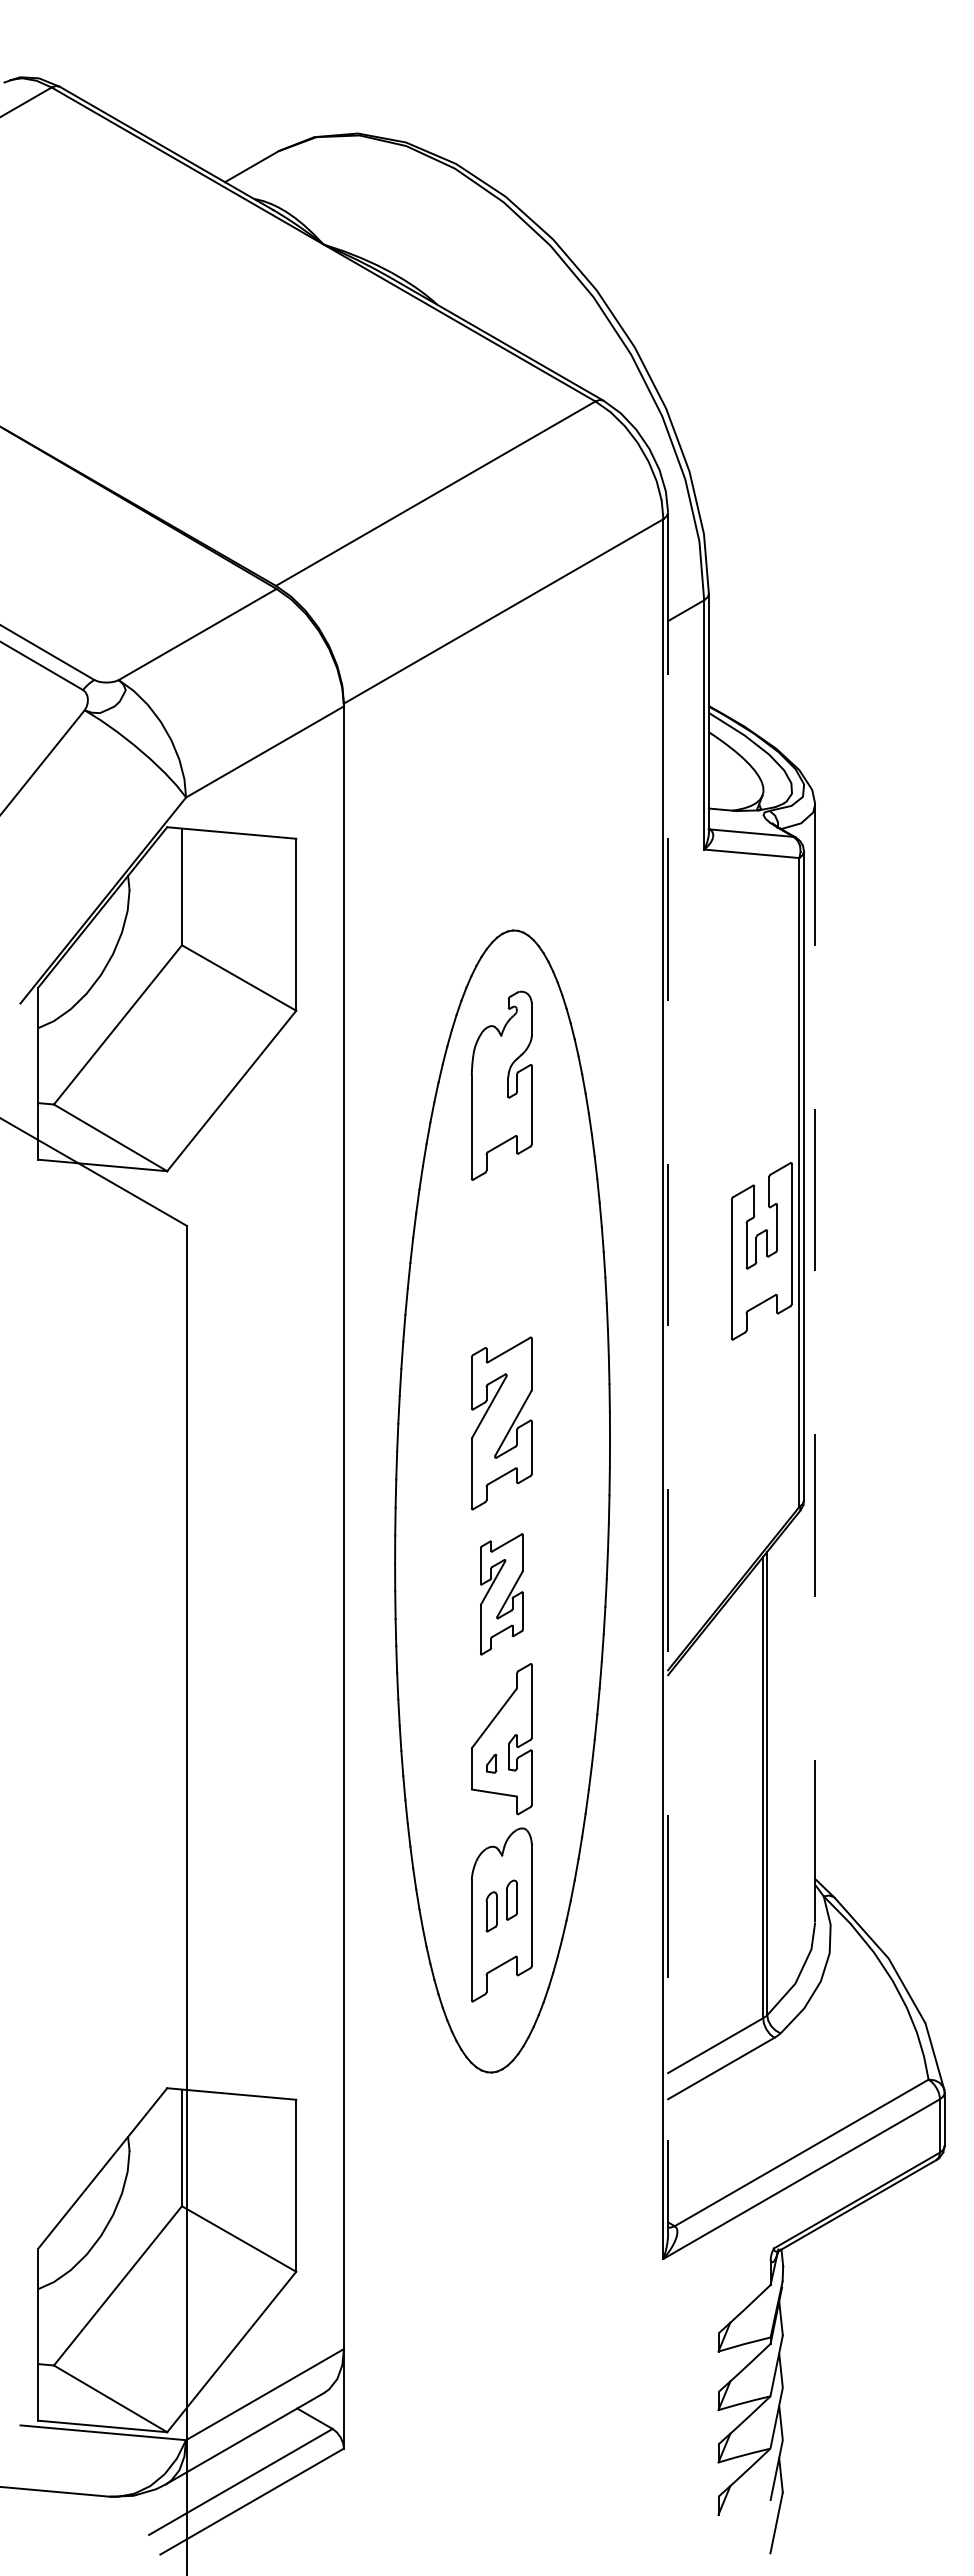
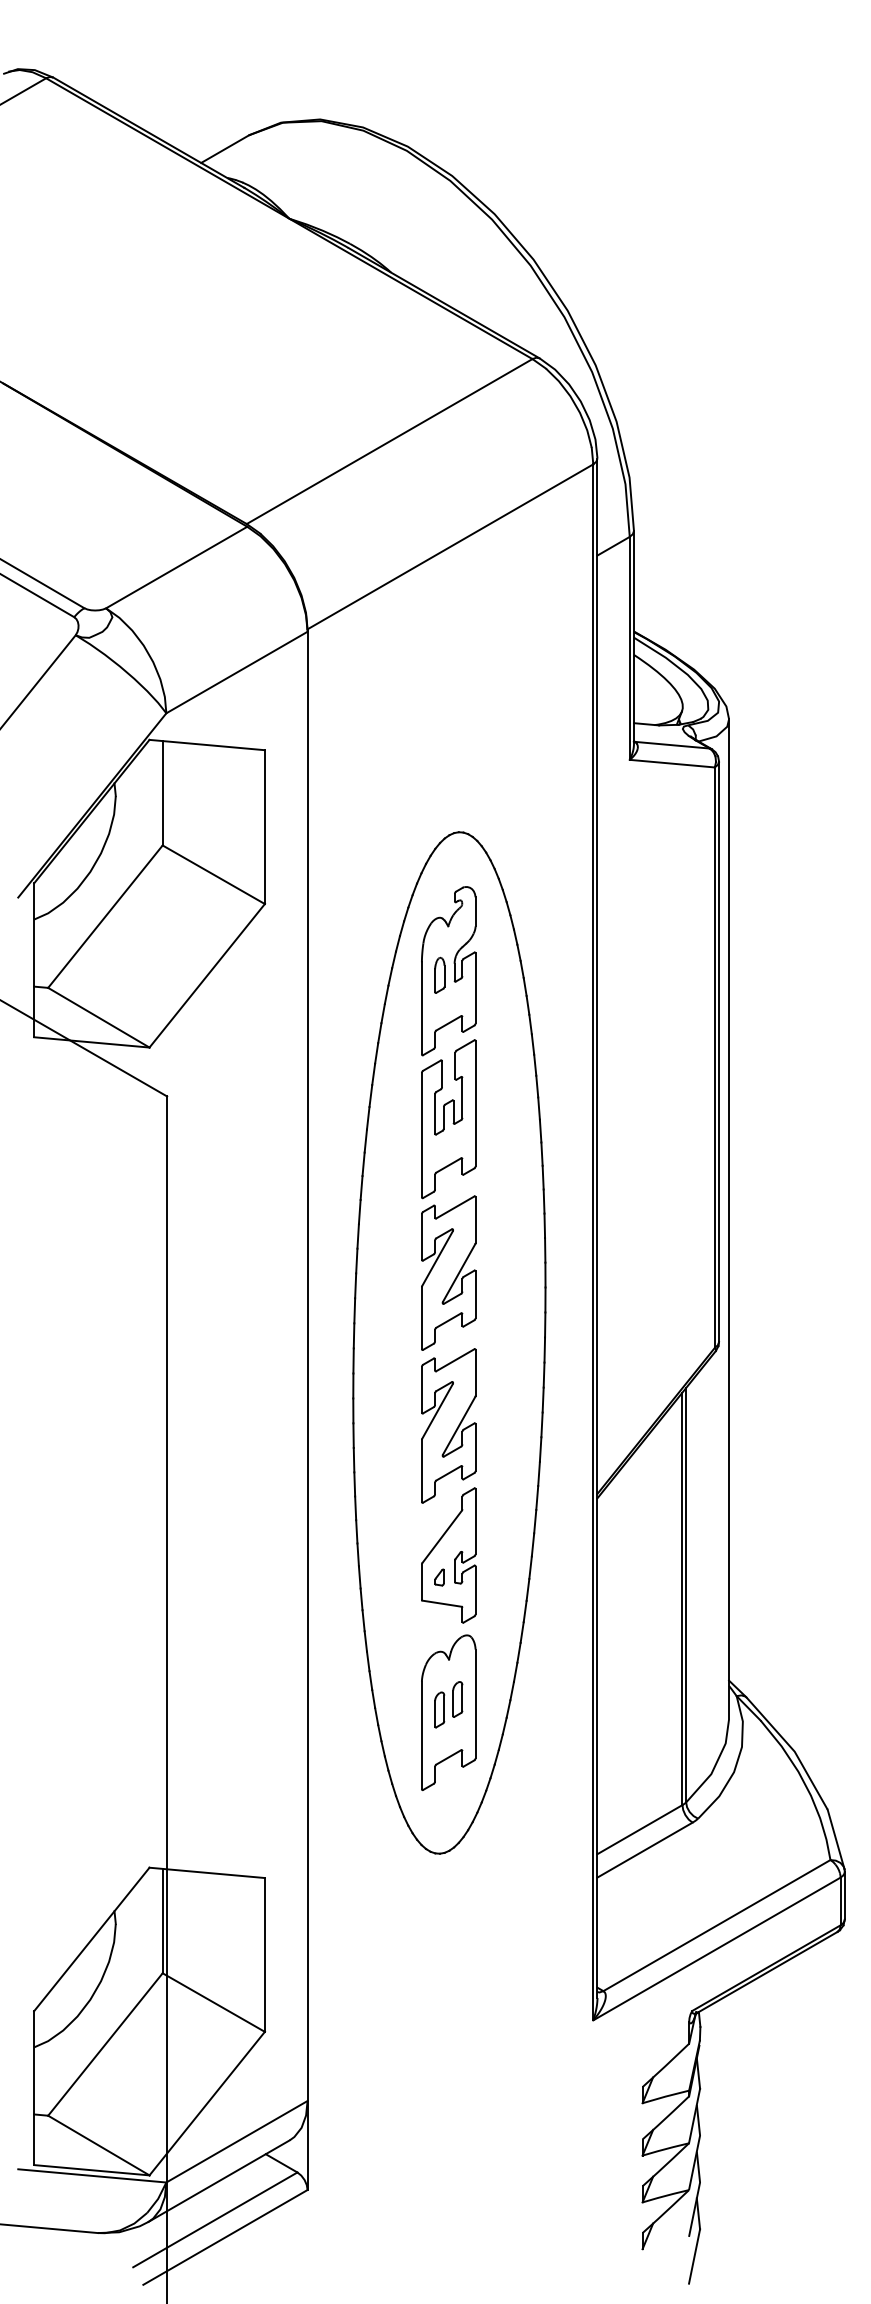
part: (491, 1090) -> (439, 975), added
part: (761, 1251) -> (448, 1119), moved
line: (815, 1362) -> (729, 1218), dashed -> solid
line: (668, 1373) -> (597, 1228), dashed -> solid
part: (501, 1594) -> (448, 1426), size x1.43

